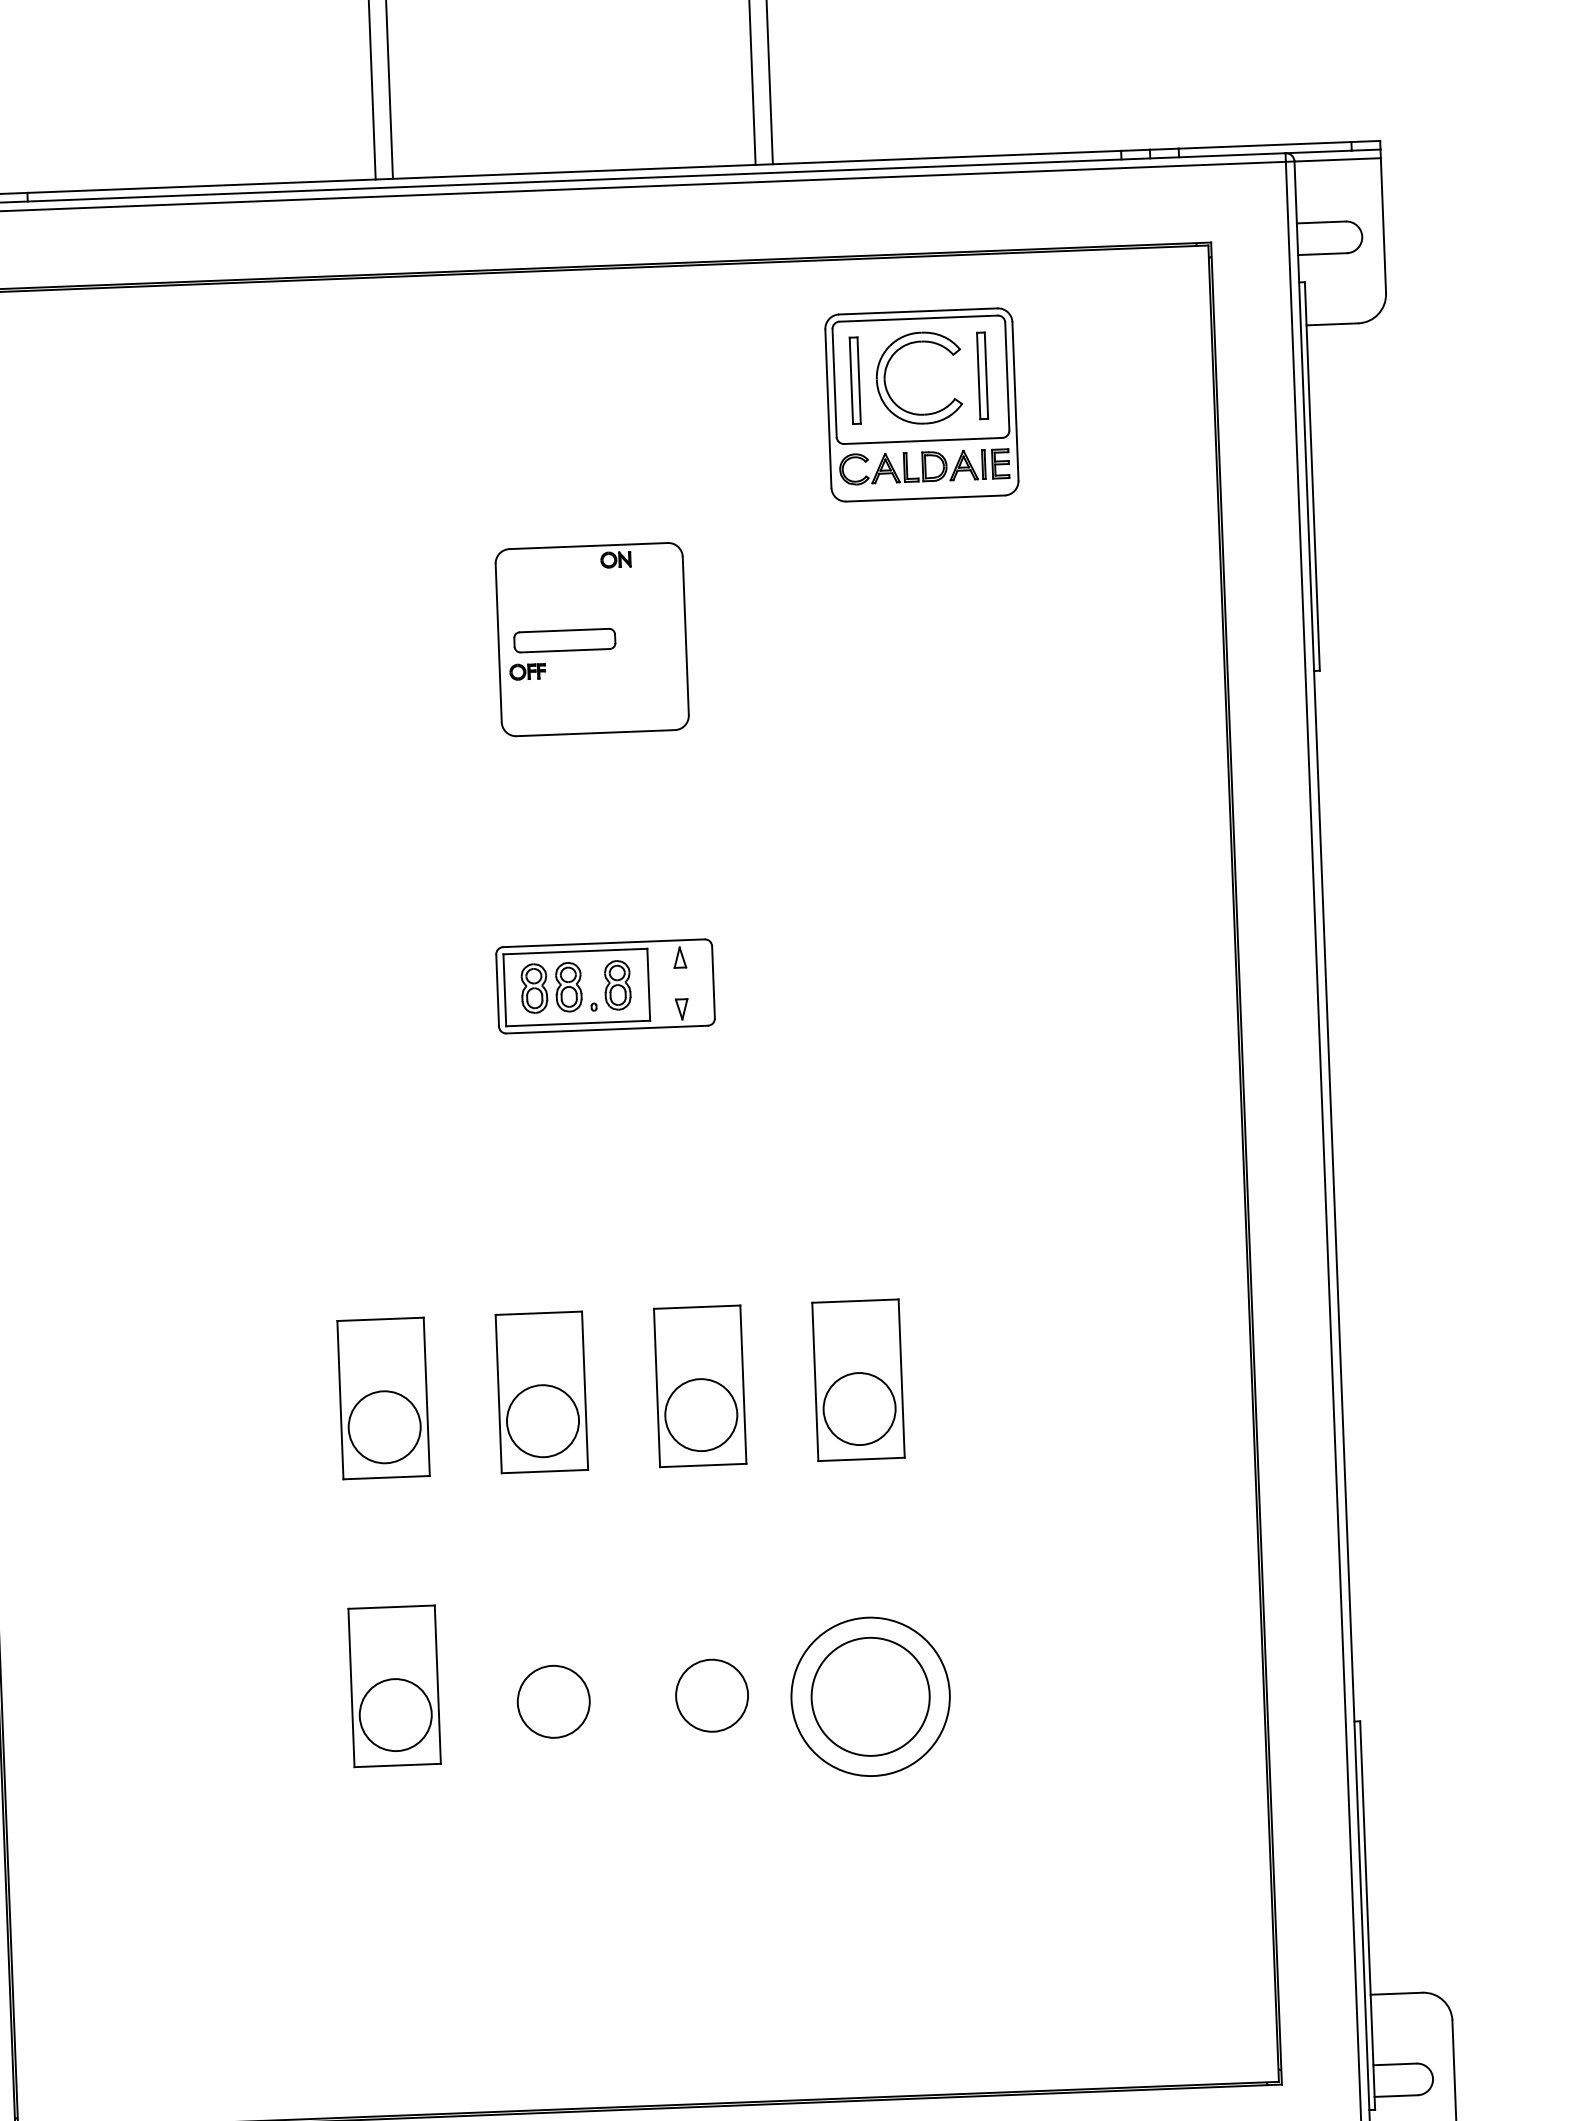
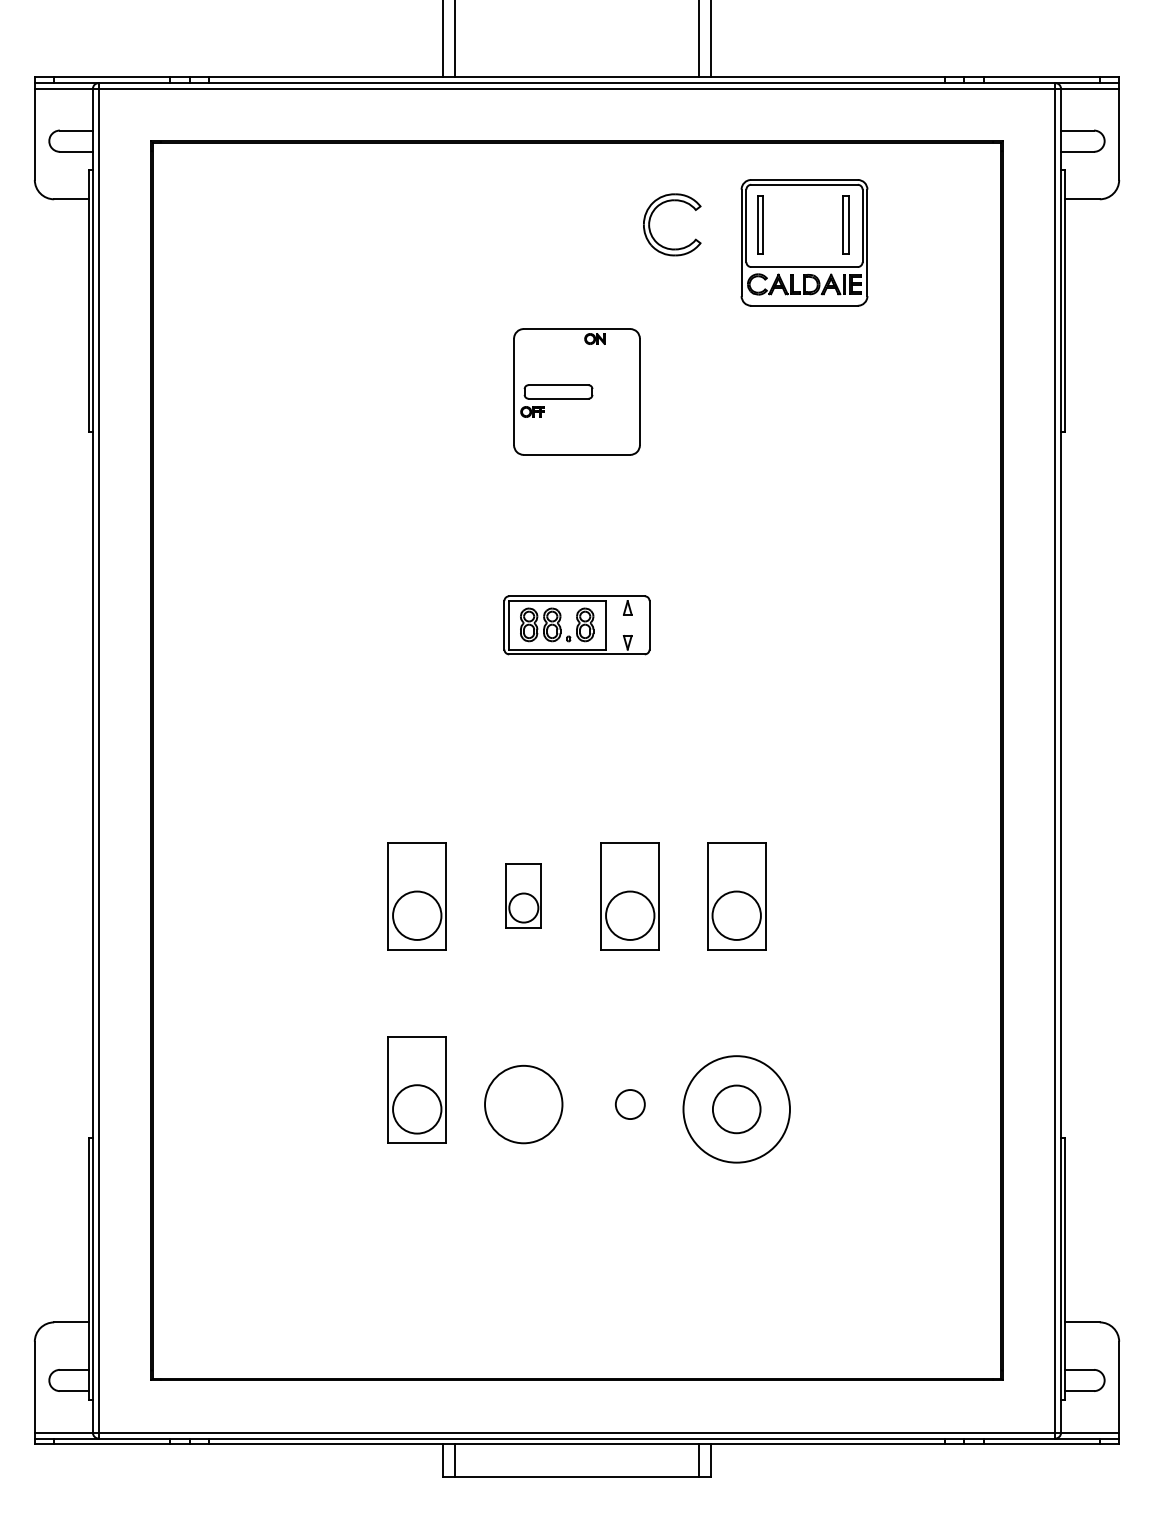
part: (889, 365) -> (652, 215), moved
part: (541, 1392) -> (523, 896), size x0.6
circle: (712, 1695) -> (630, 1104), size x0.6
circle: (870, 1697) -> (736, 1109), size x0.6
circle: (553, 1701) -> (523, 1104), size x1.6

